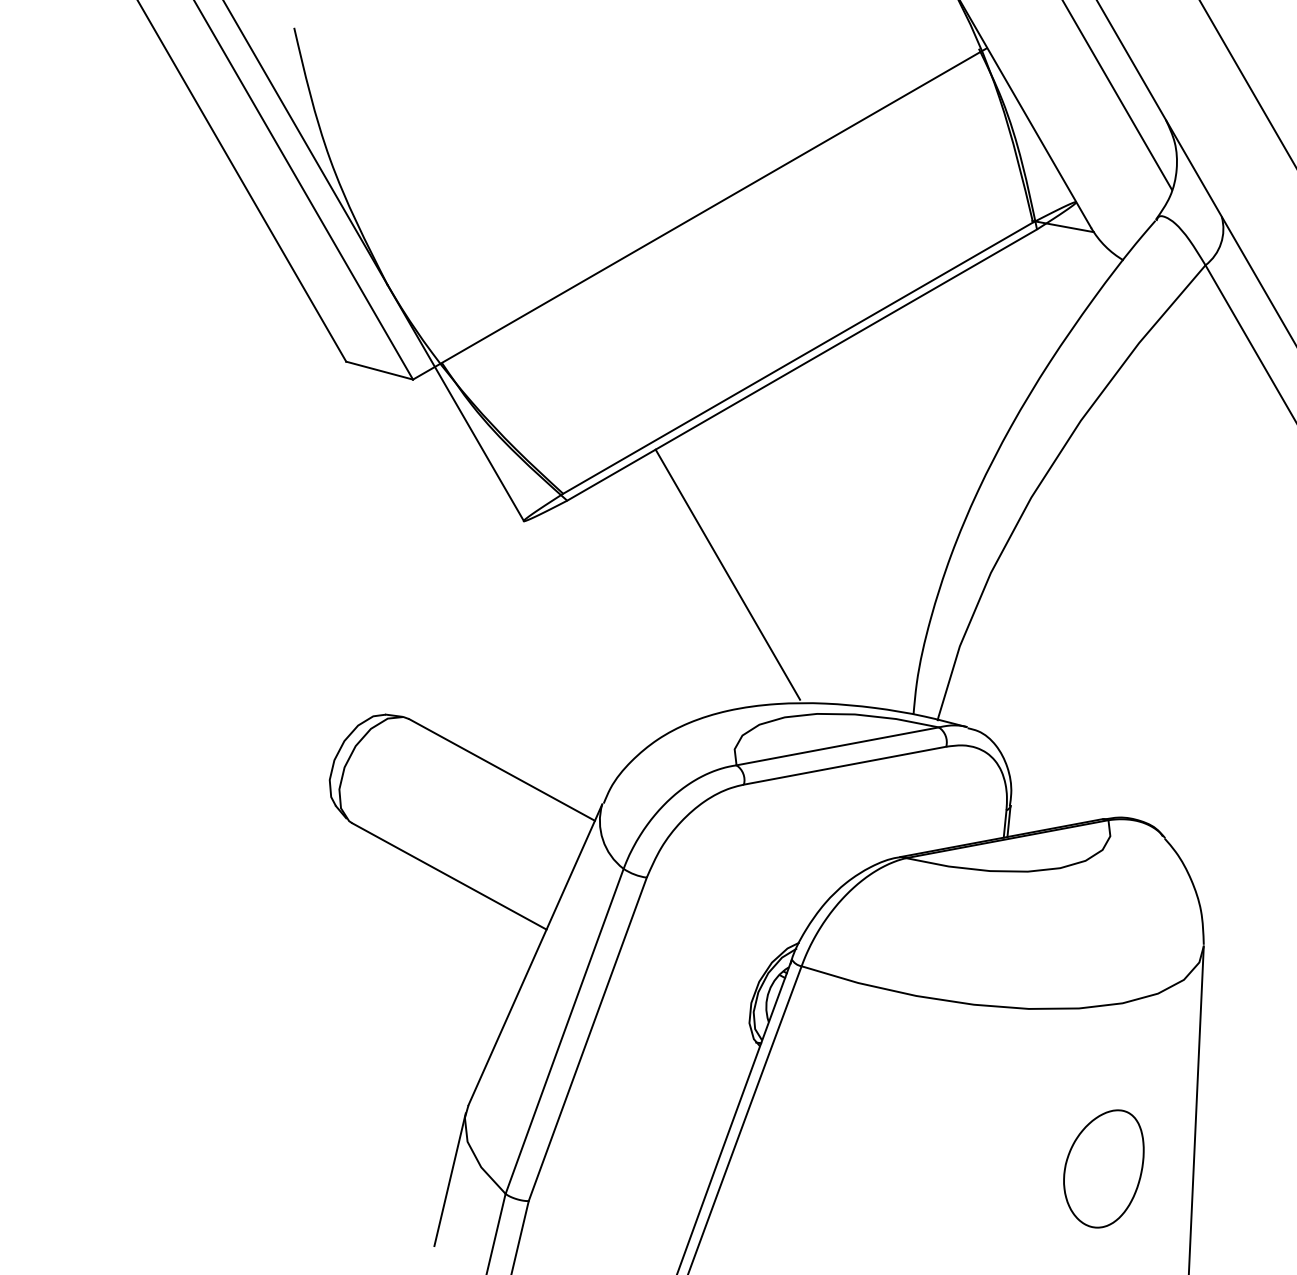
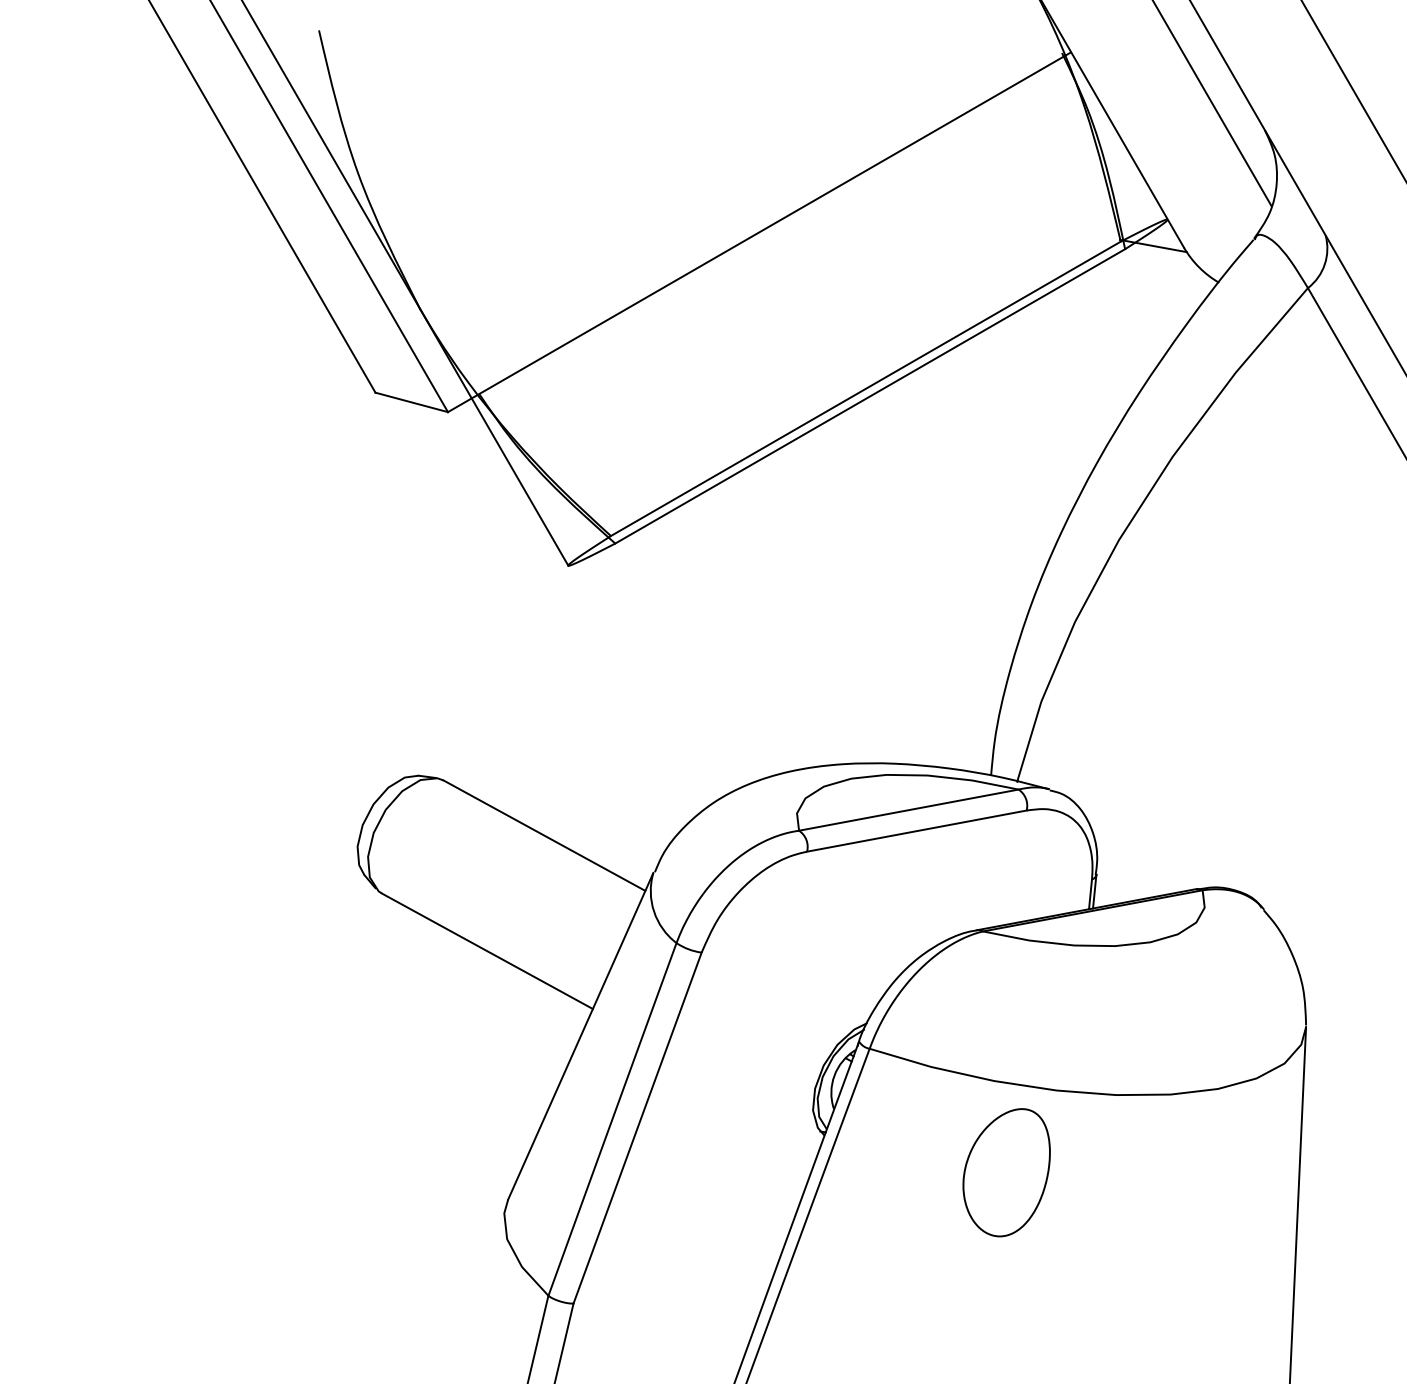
line: (727, 574) -> (789, 623), removed
part: (1103, 1168) -> (1006, 1172), moved
line: (450, 1179) -> (488, 1280), removed

